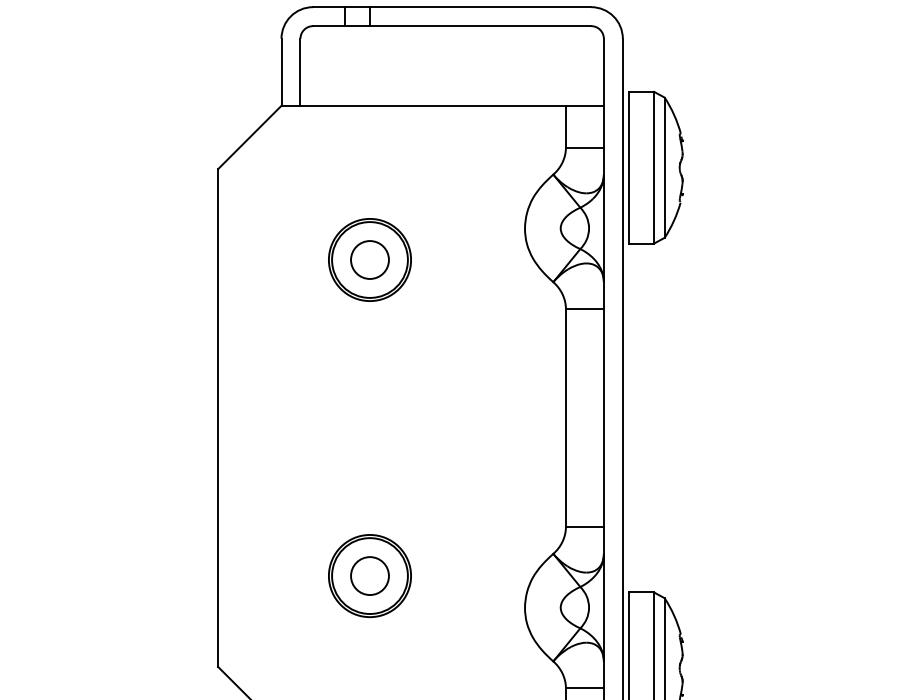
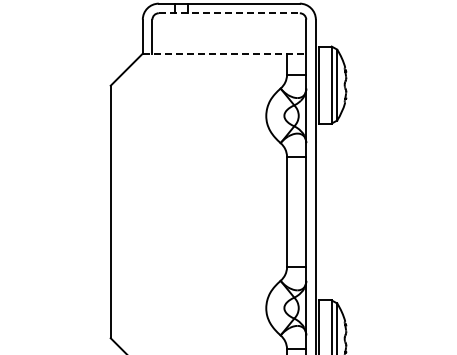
line: (452, 26) -> (229, 13), solid -> dashed
line: (442, 105) -> (224, 53), solid -> dashed
part: (369, 259) -> (187, 131), removed
part: (369, 574) -> (187, 291), removed

